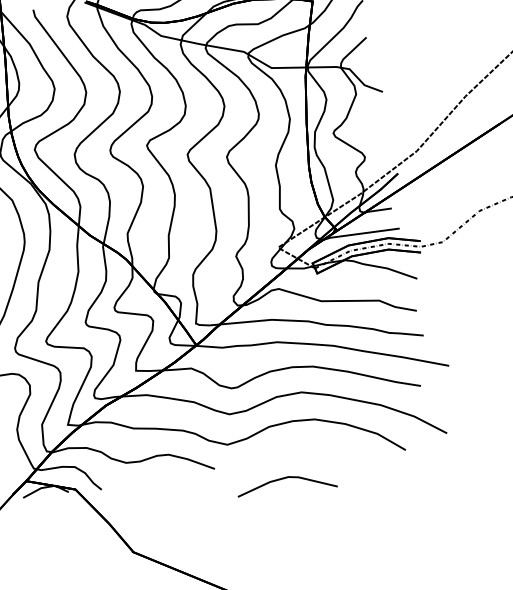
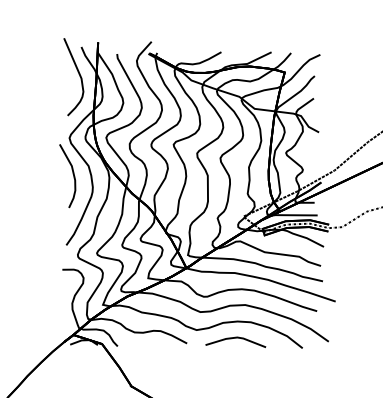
line: (285, 479) -> (235, 338), moved

